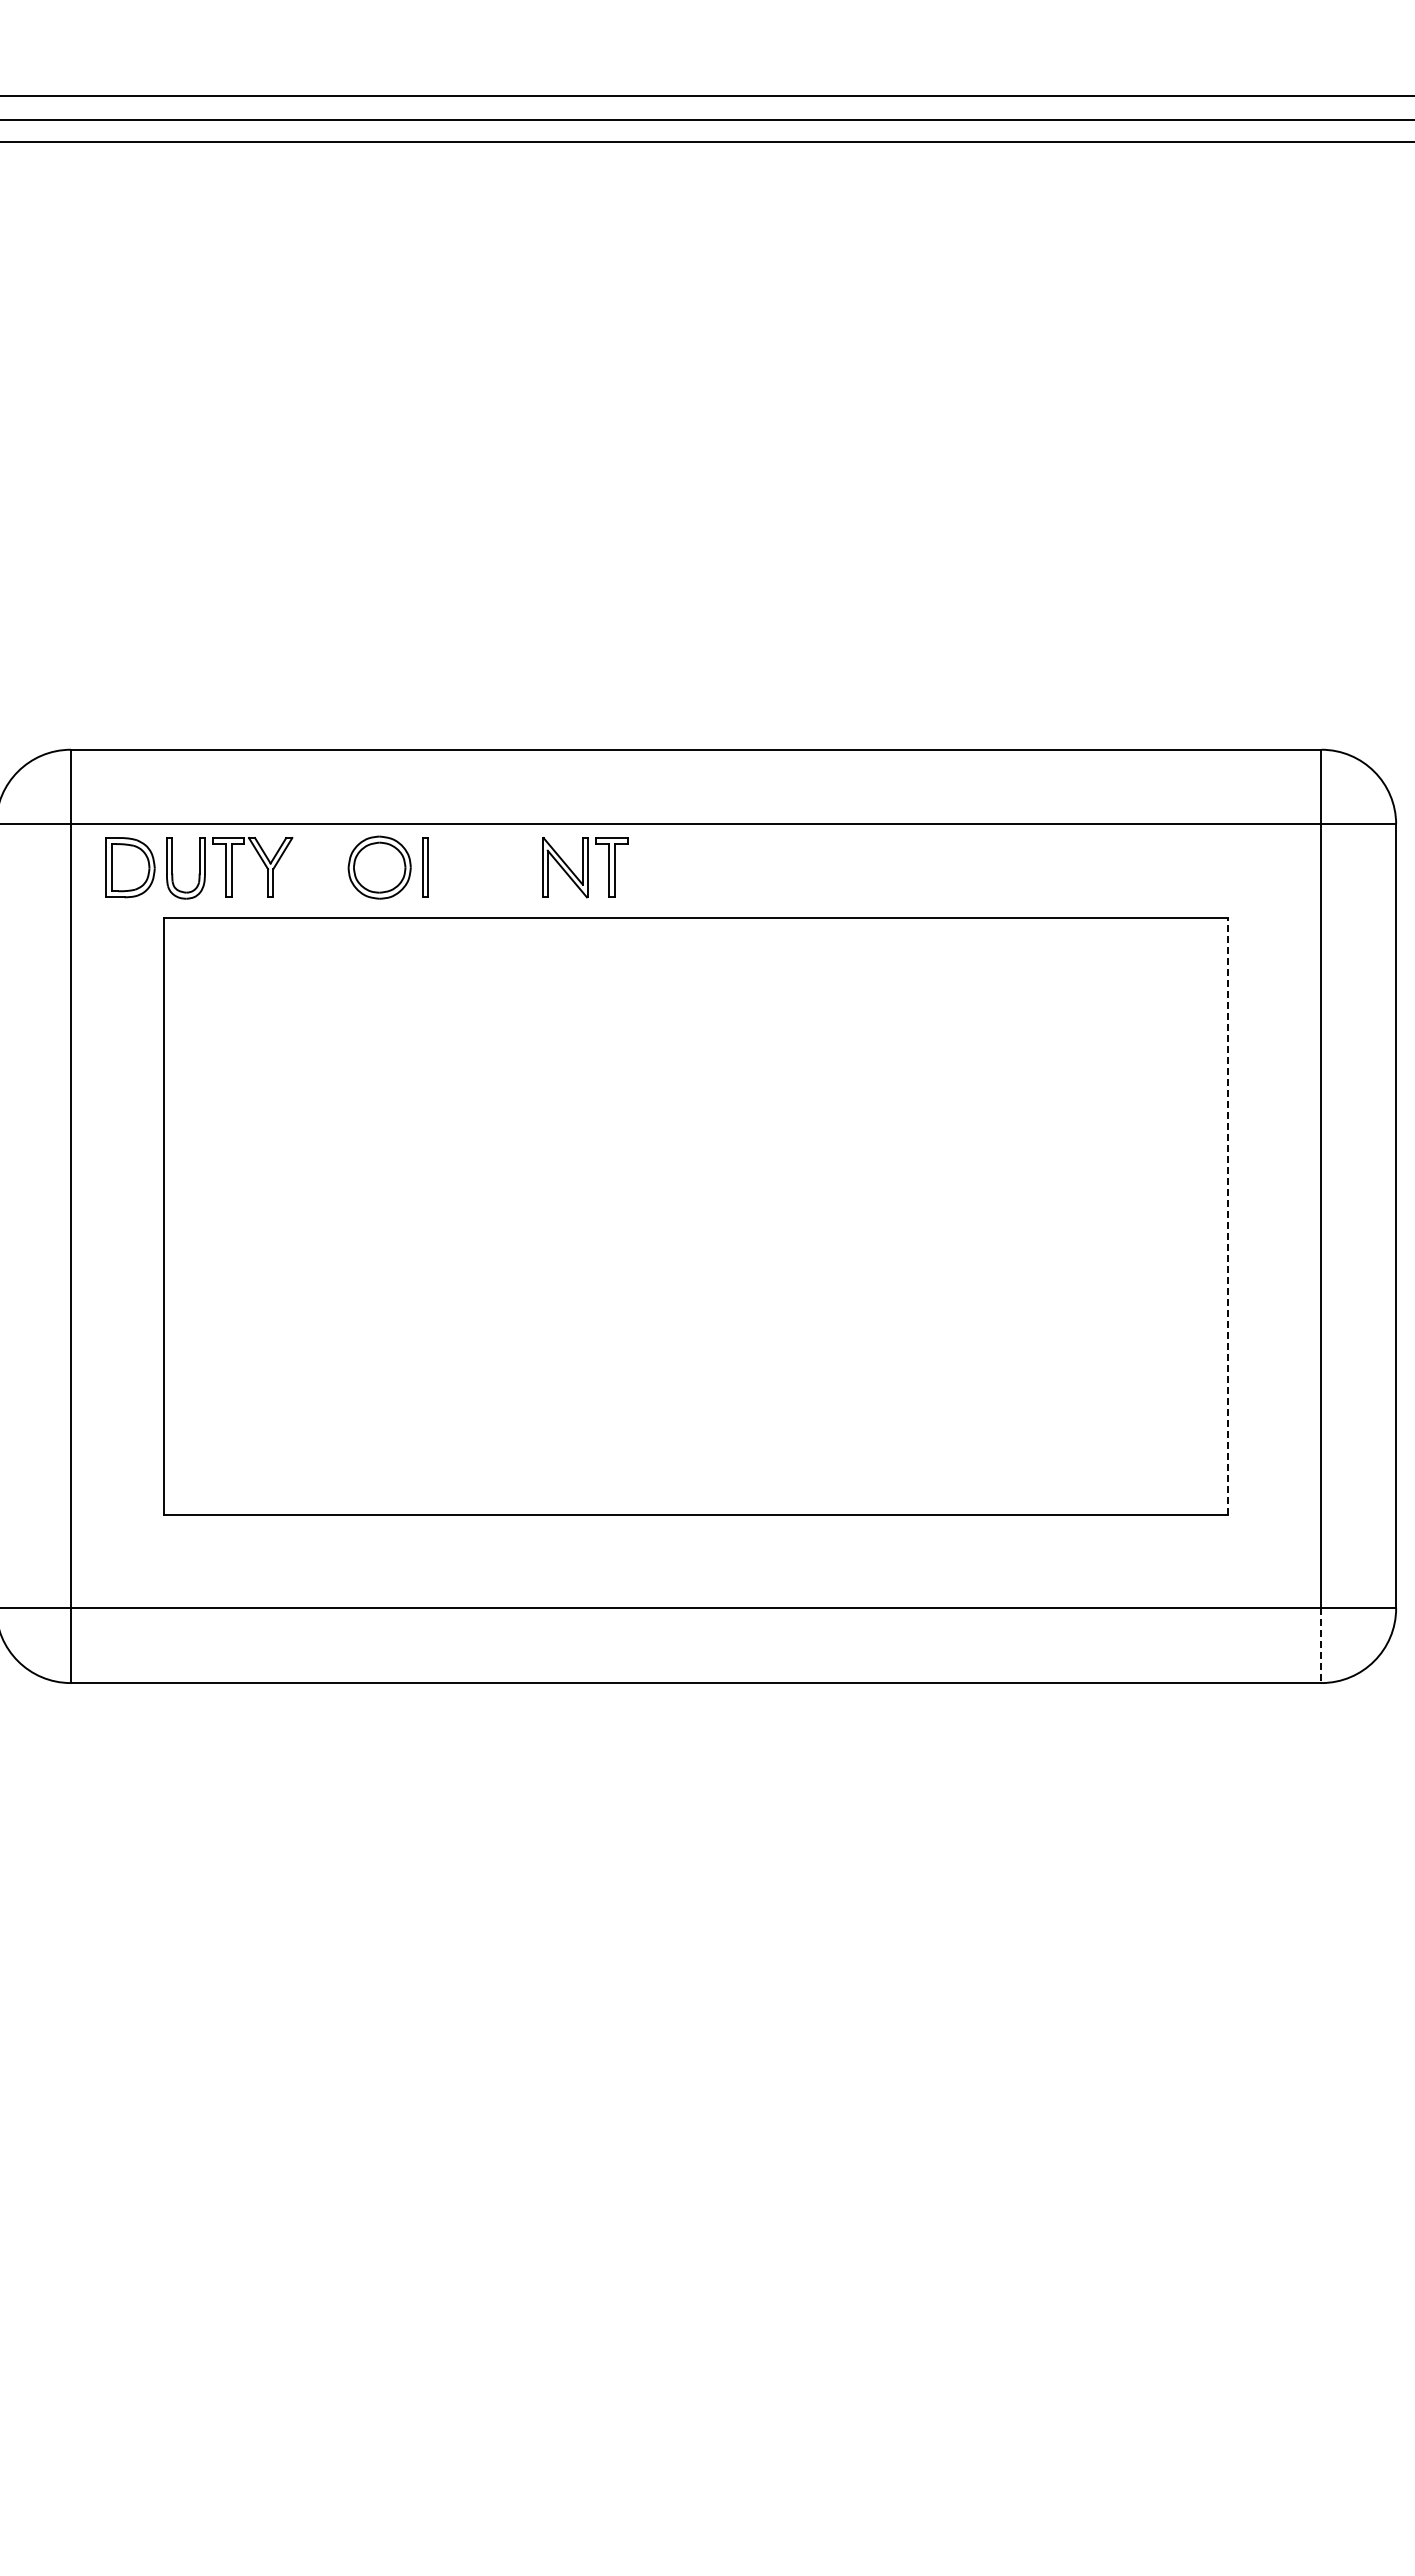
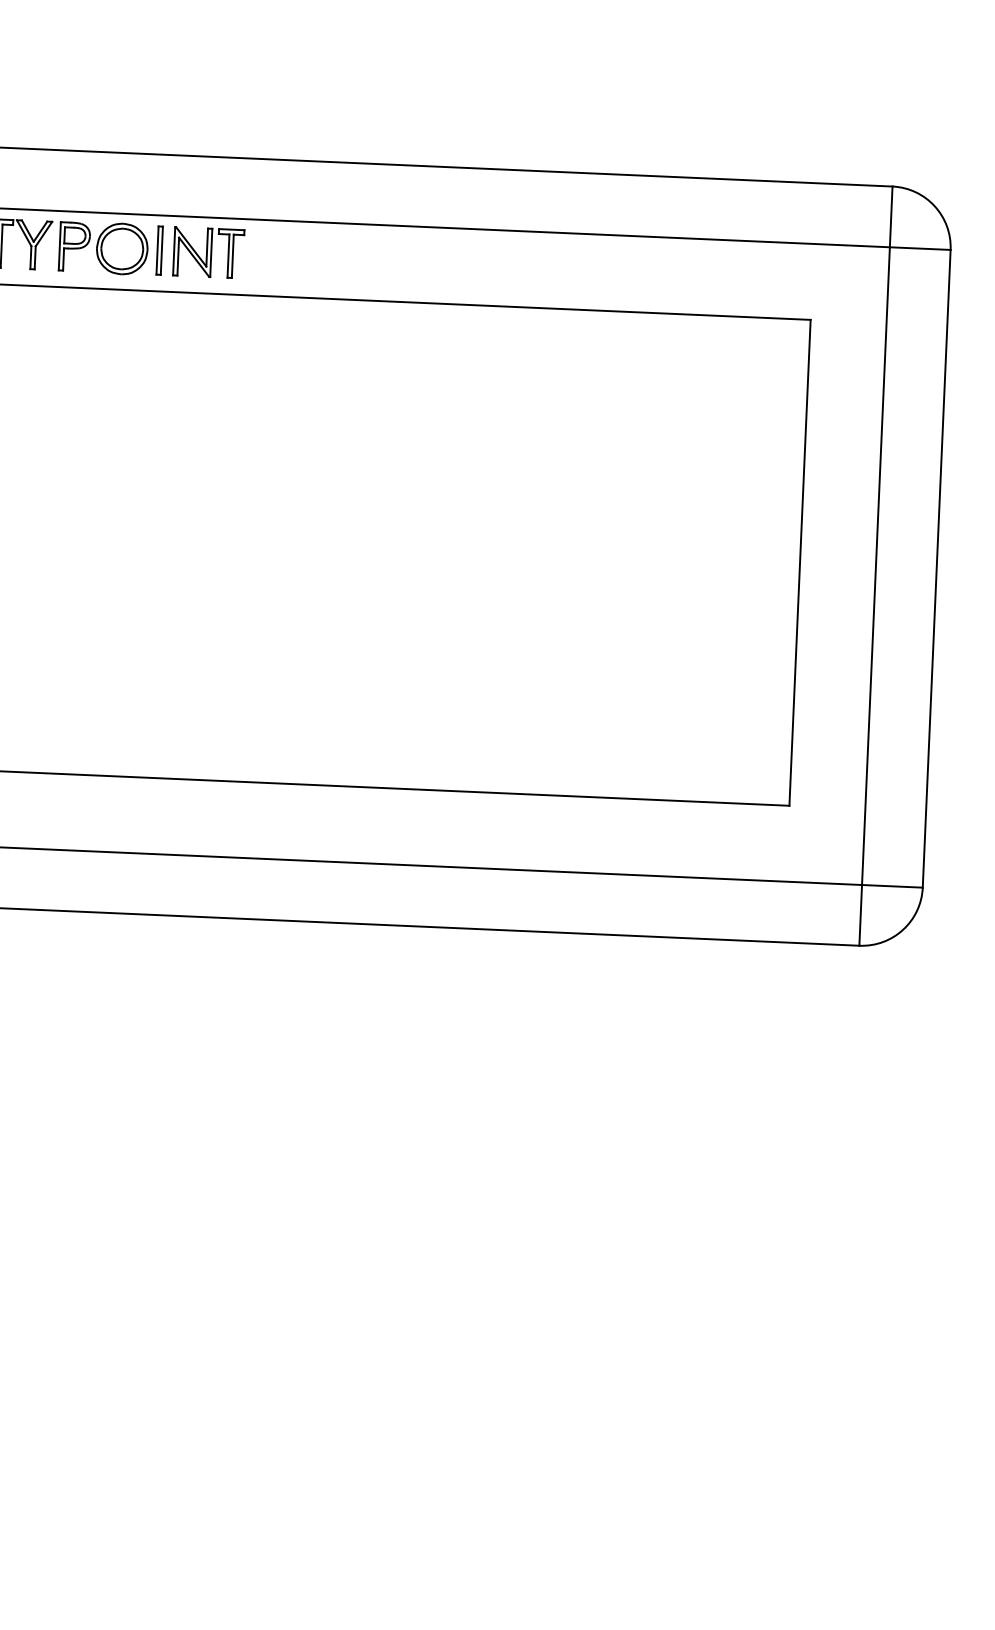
part: (321, 867) -> (74, 246), added
part: (585, 867) -> (209, 252), moved
line: (1228, 1216) -> (800, 562), dashed -> solid
line: (1321, 1646) -> (860, 915), dashed -> solid

